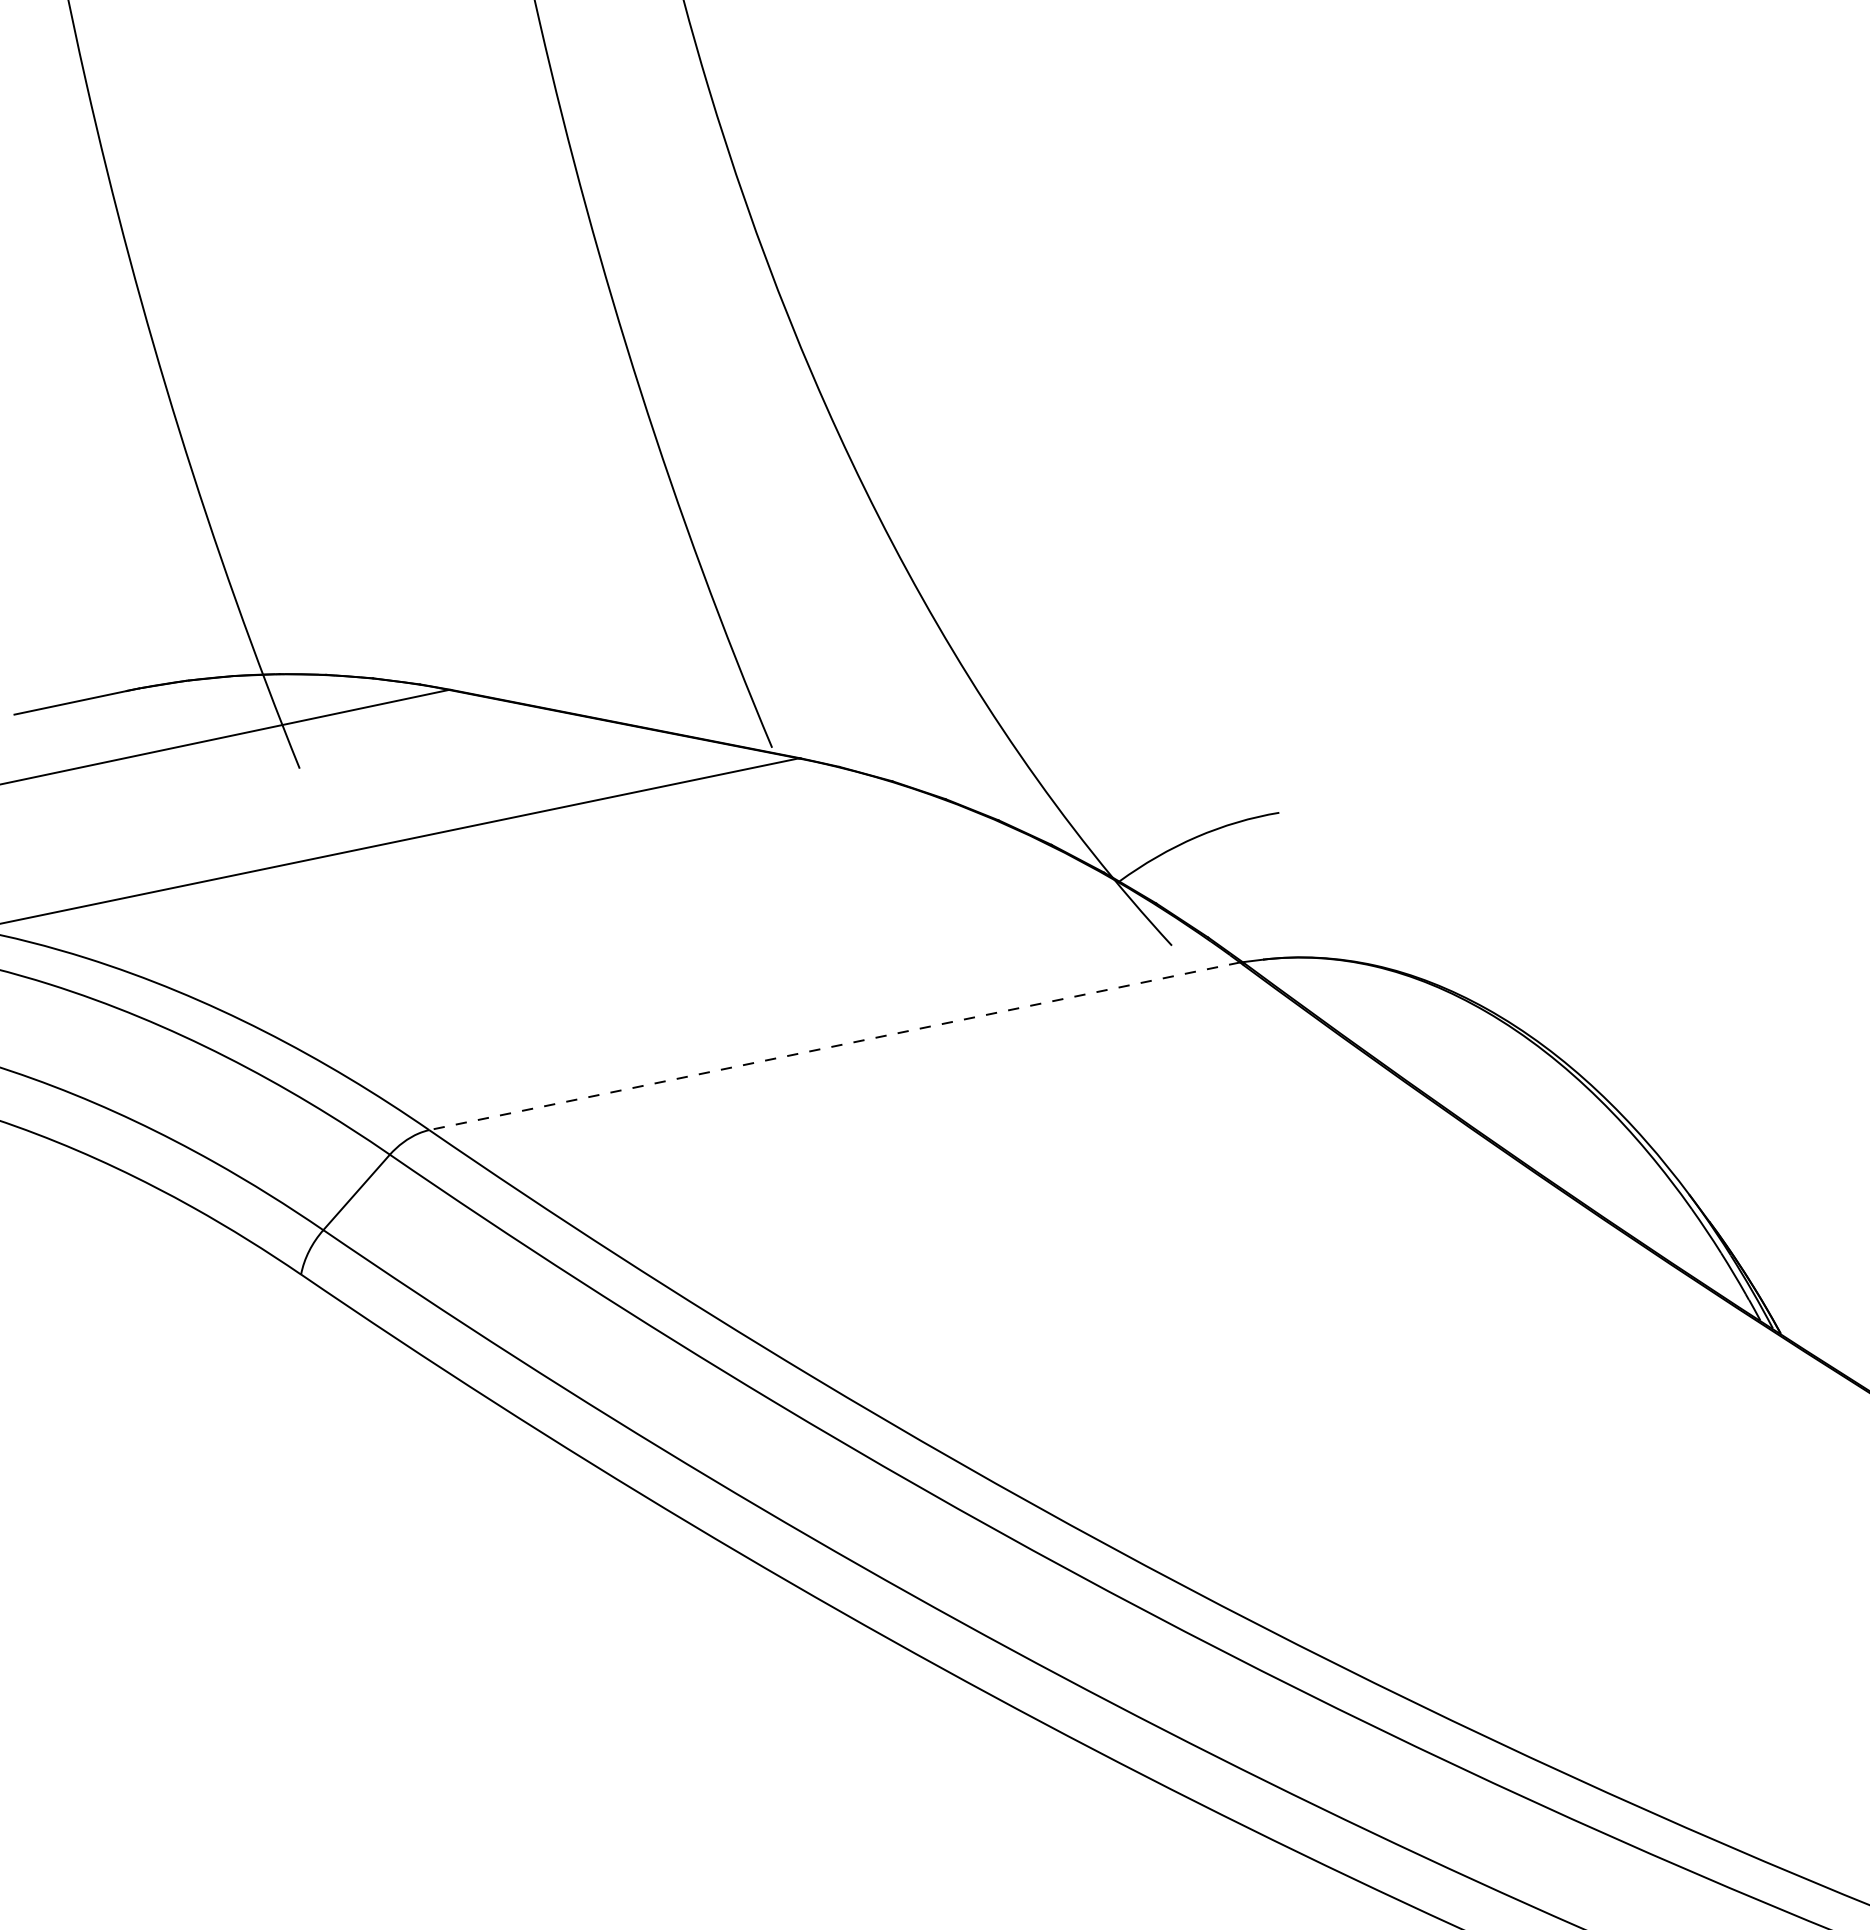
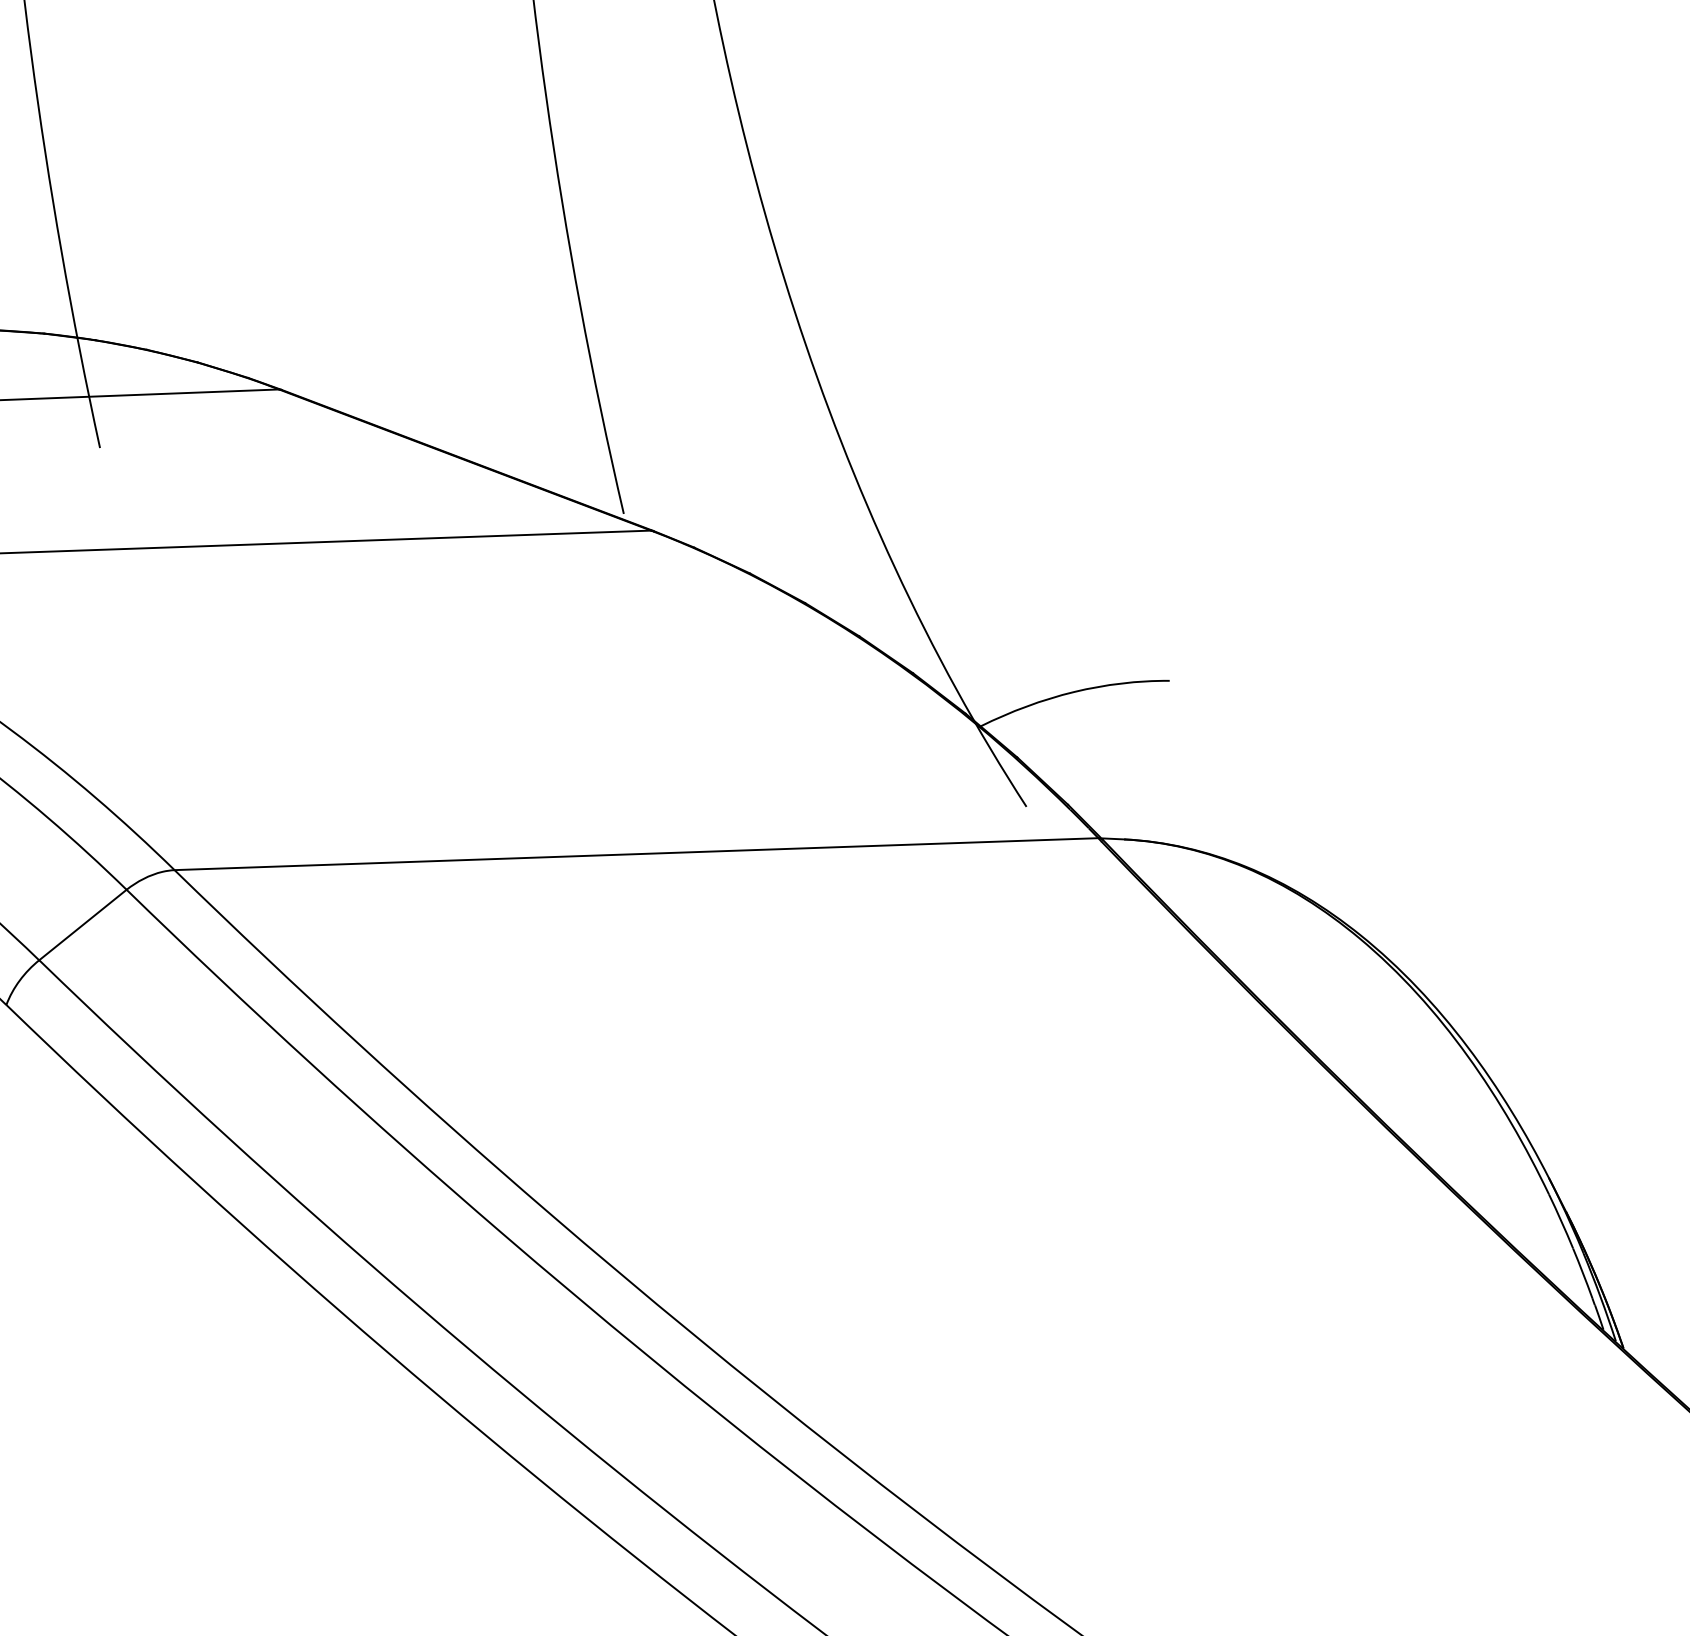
line: (834, 1046) -> (636, 854), dashed -> solid

